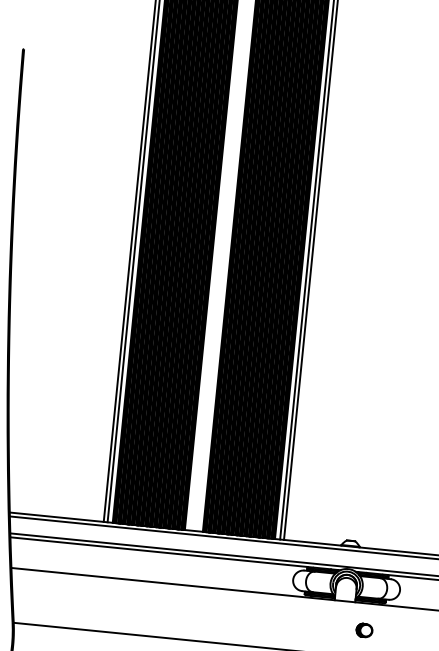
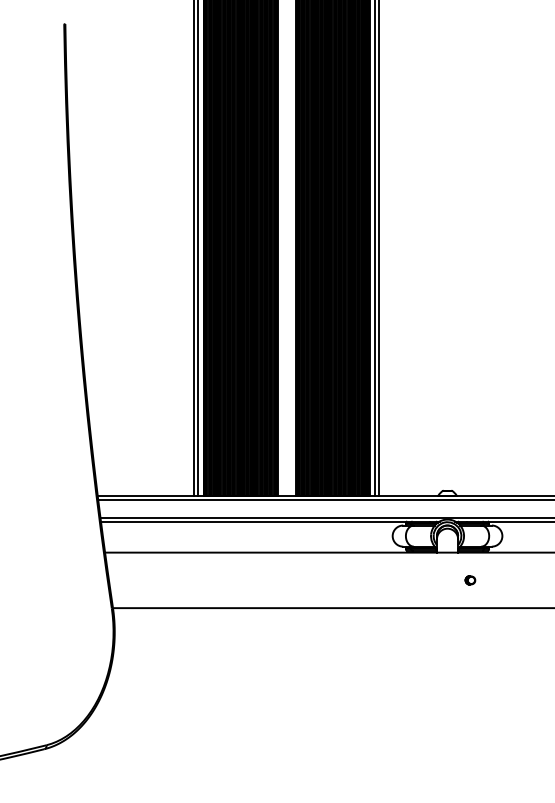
part: (364, 630) -> (470, 580), size x0.6

